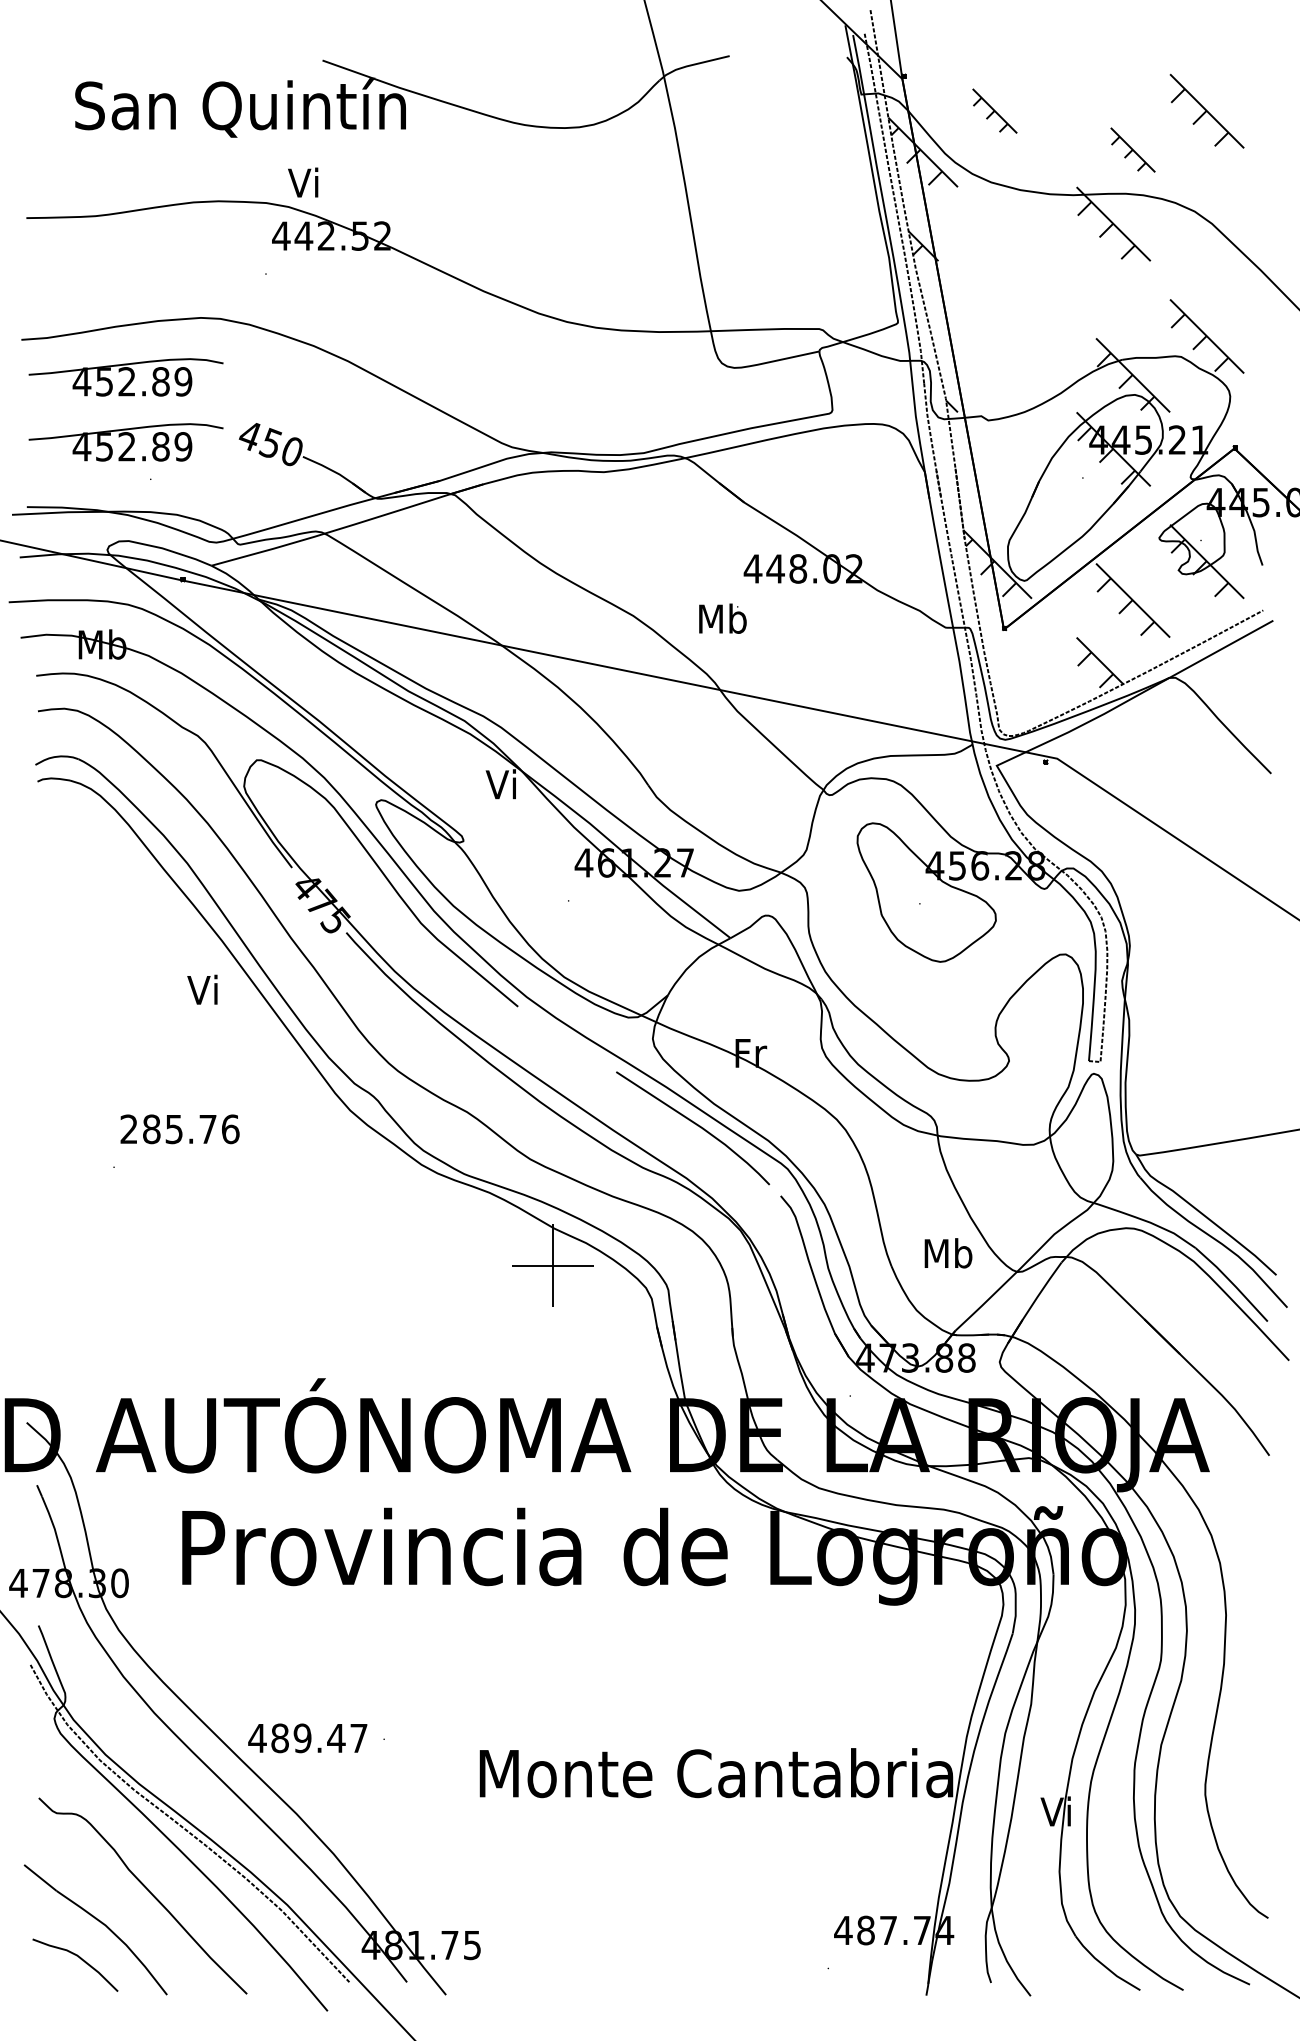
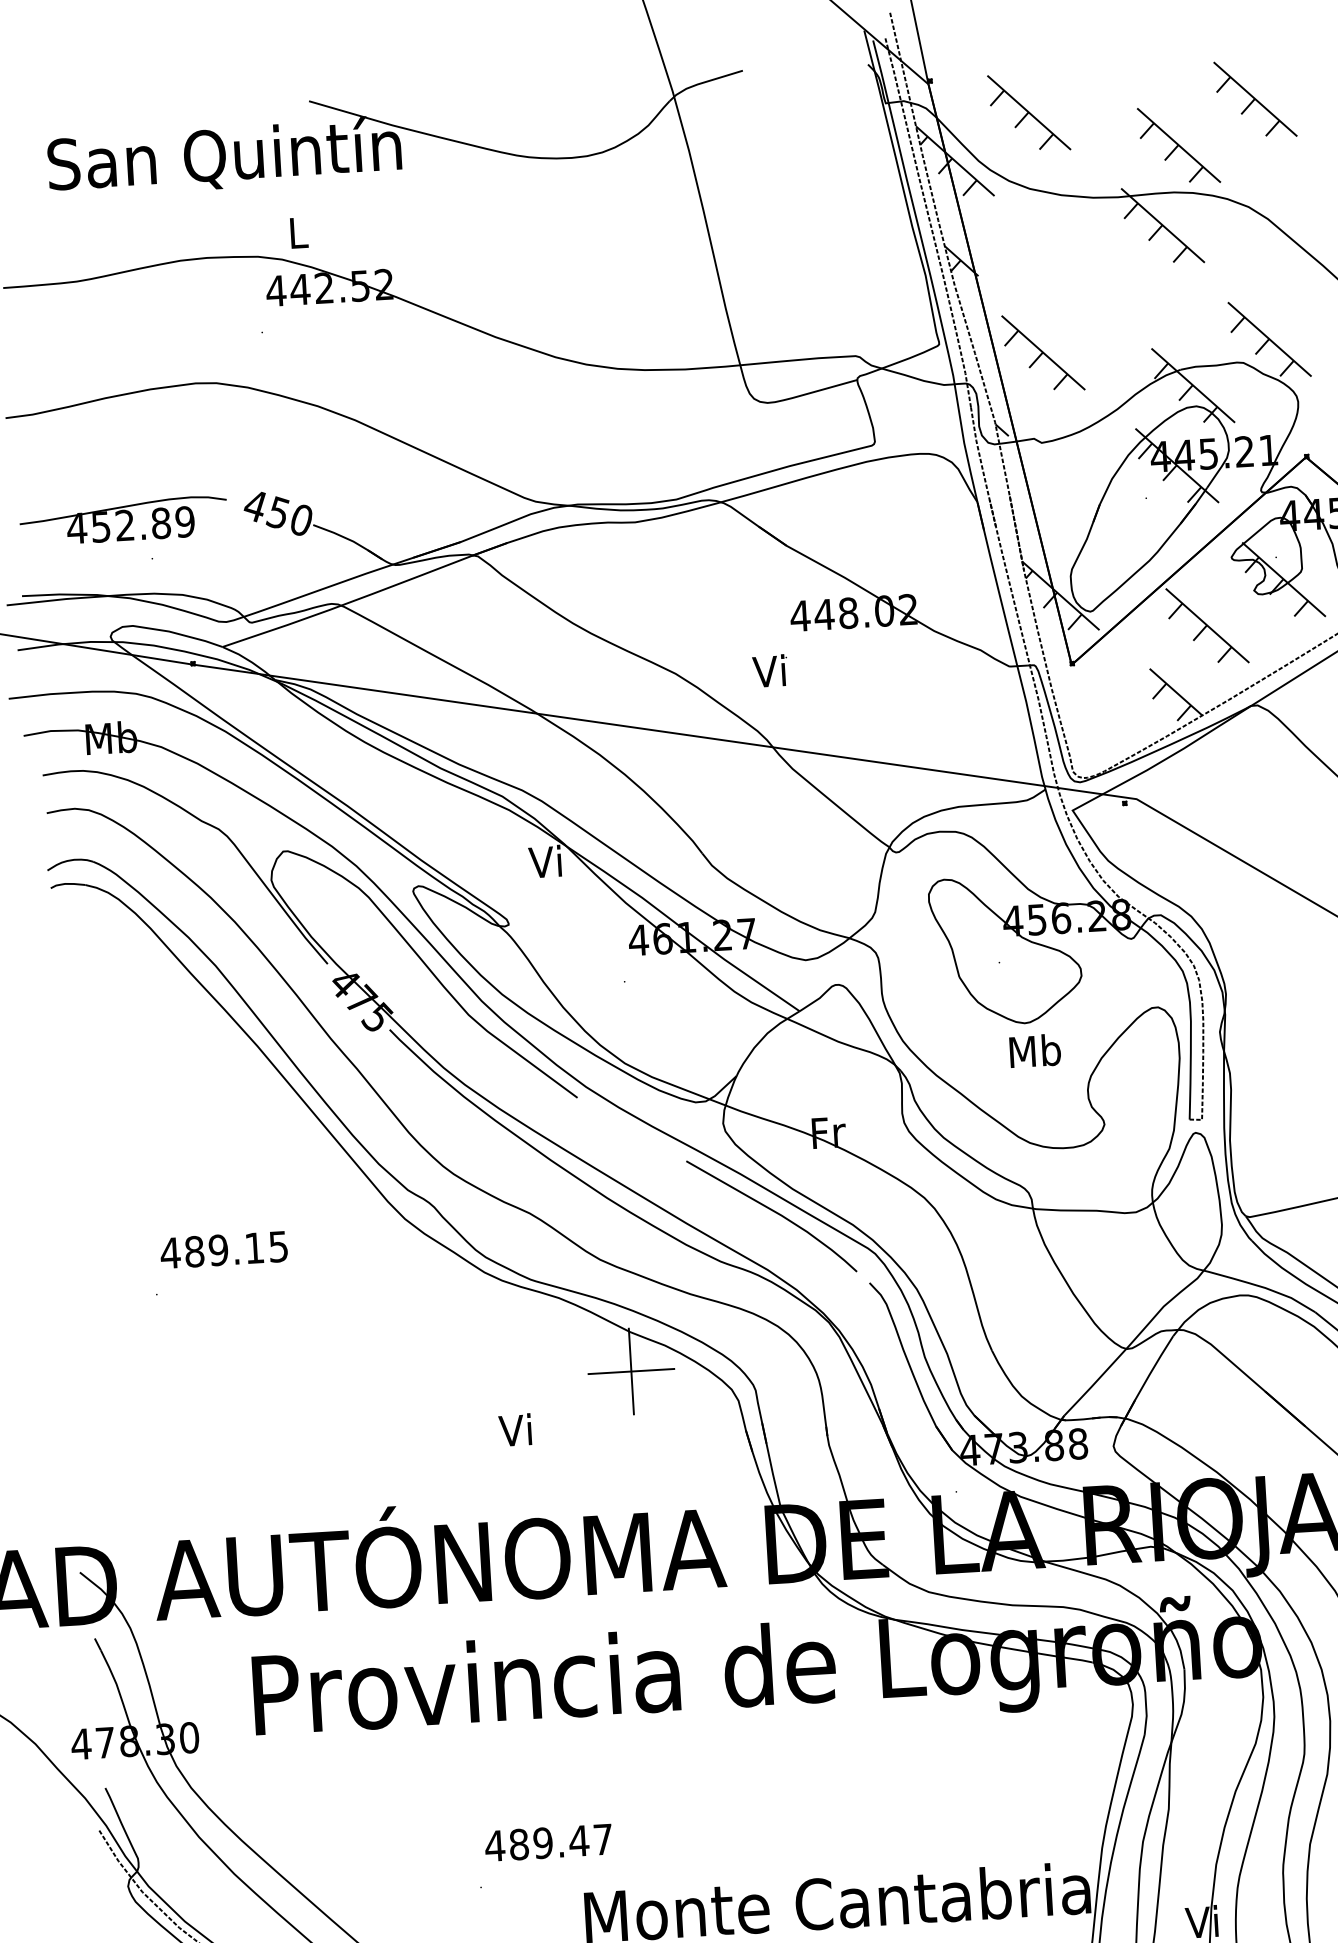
part: (994, 110) -> (1028, 111), size x1.67
part: (1132, 149) -> (1178, 144), size x1.67
text: (303, 182) -> (296, 232), Vi -> L
part: (994, 336) -> (1043, 352), added
part: (125, 377) -> (118, 451), removed
text: (722, 618) -> (770, 670), Mb -> Vi
text: (202, 989) -> (515, 1429), moved
text: (179, 1129) -> (224, 1250), 285.76 -> 489.15
text: (948, 1253) -> (1035, 1051), moved
text: (307, 1738) -> (548, 1843), moved

